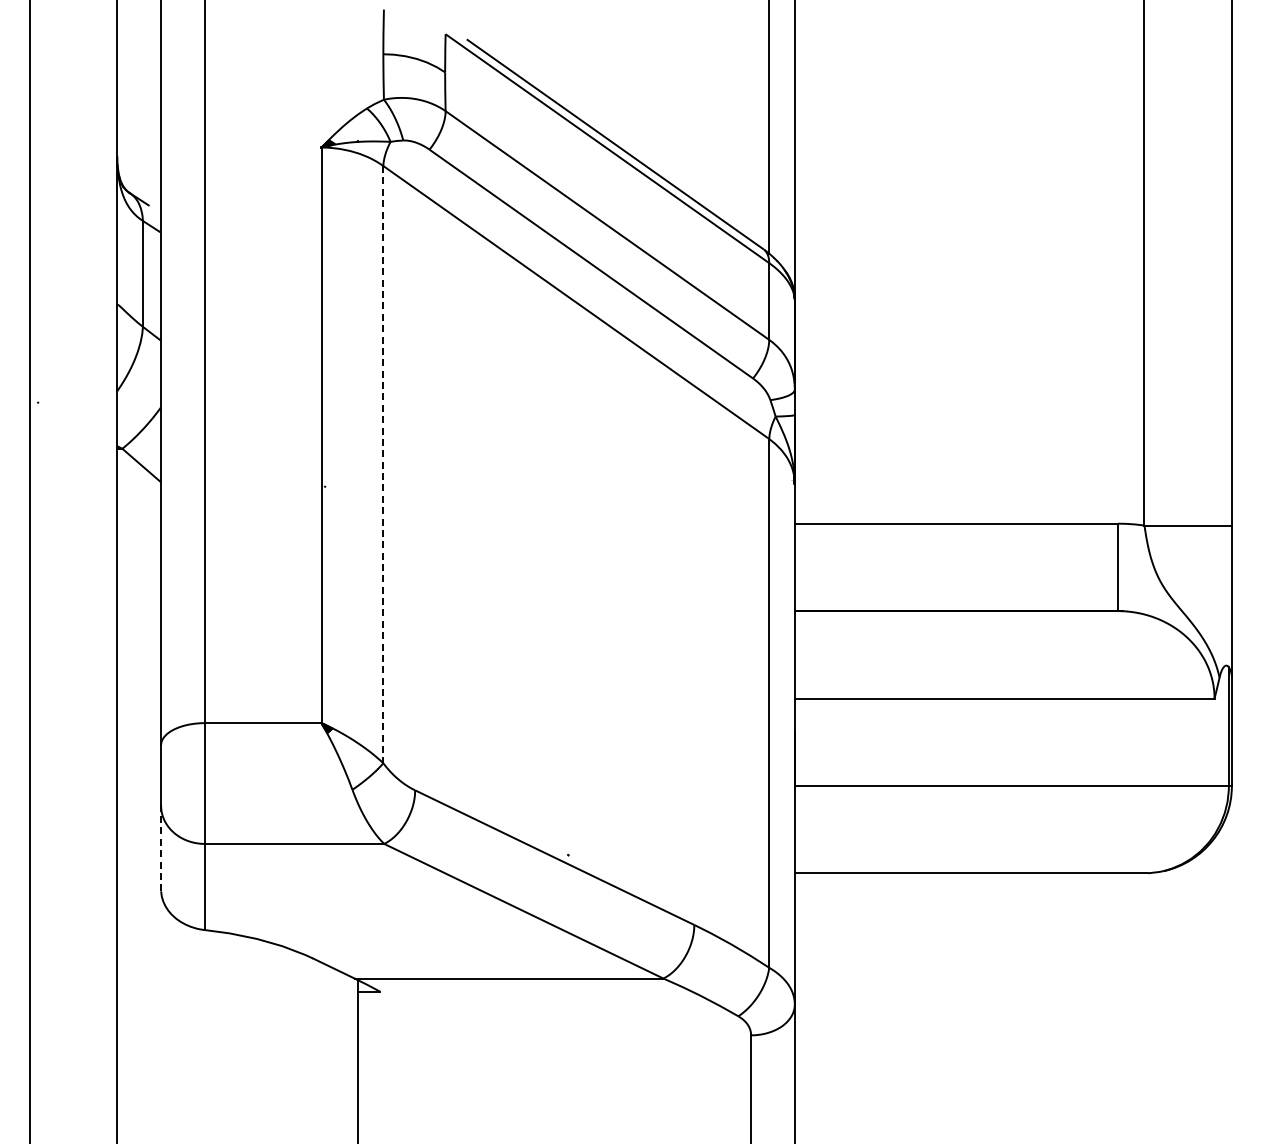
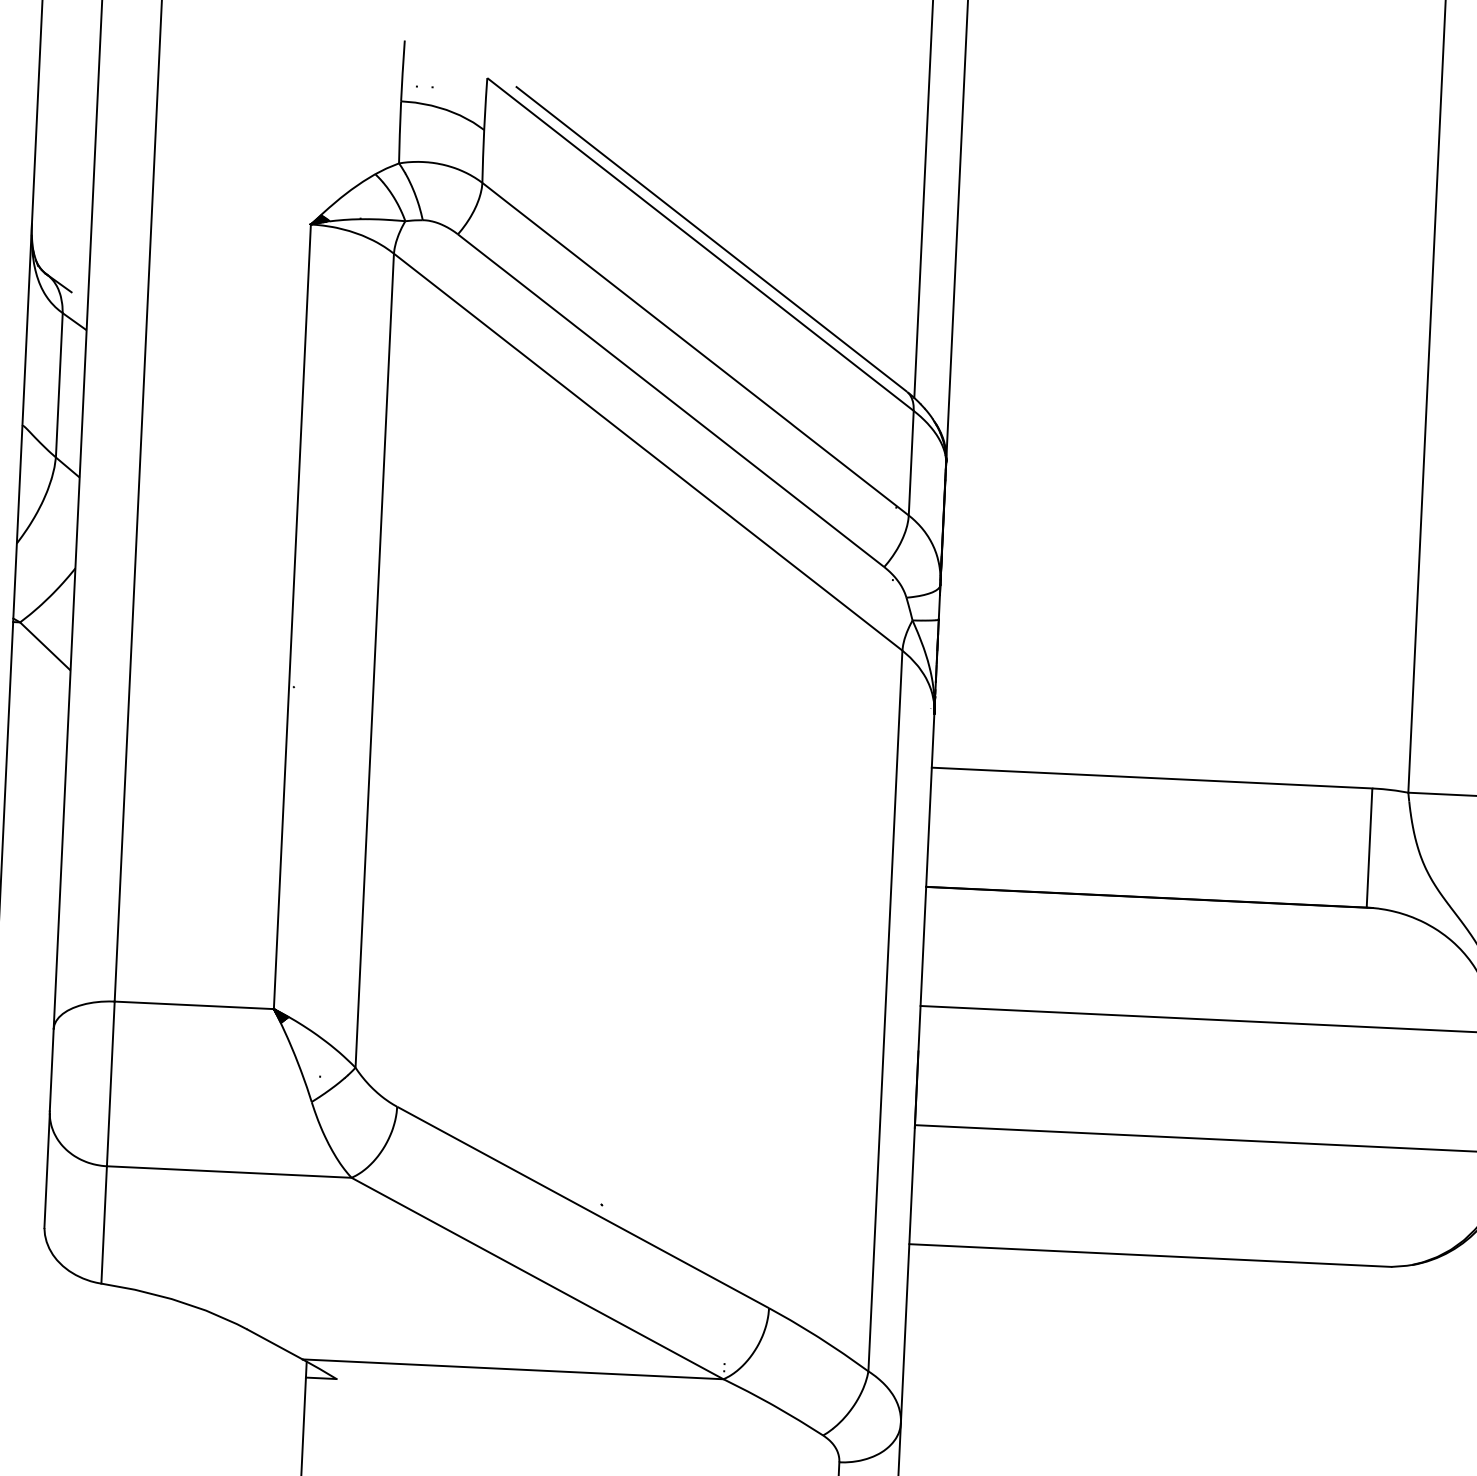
line: (383, 464) -> (374, 660), dashed -> solid
line: (161, 849) -> (47, 1171), dashed -> solid

